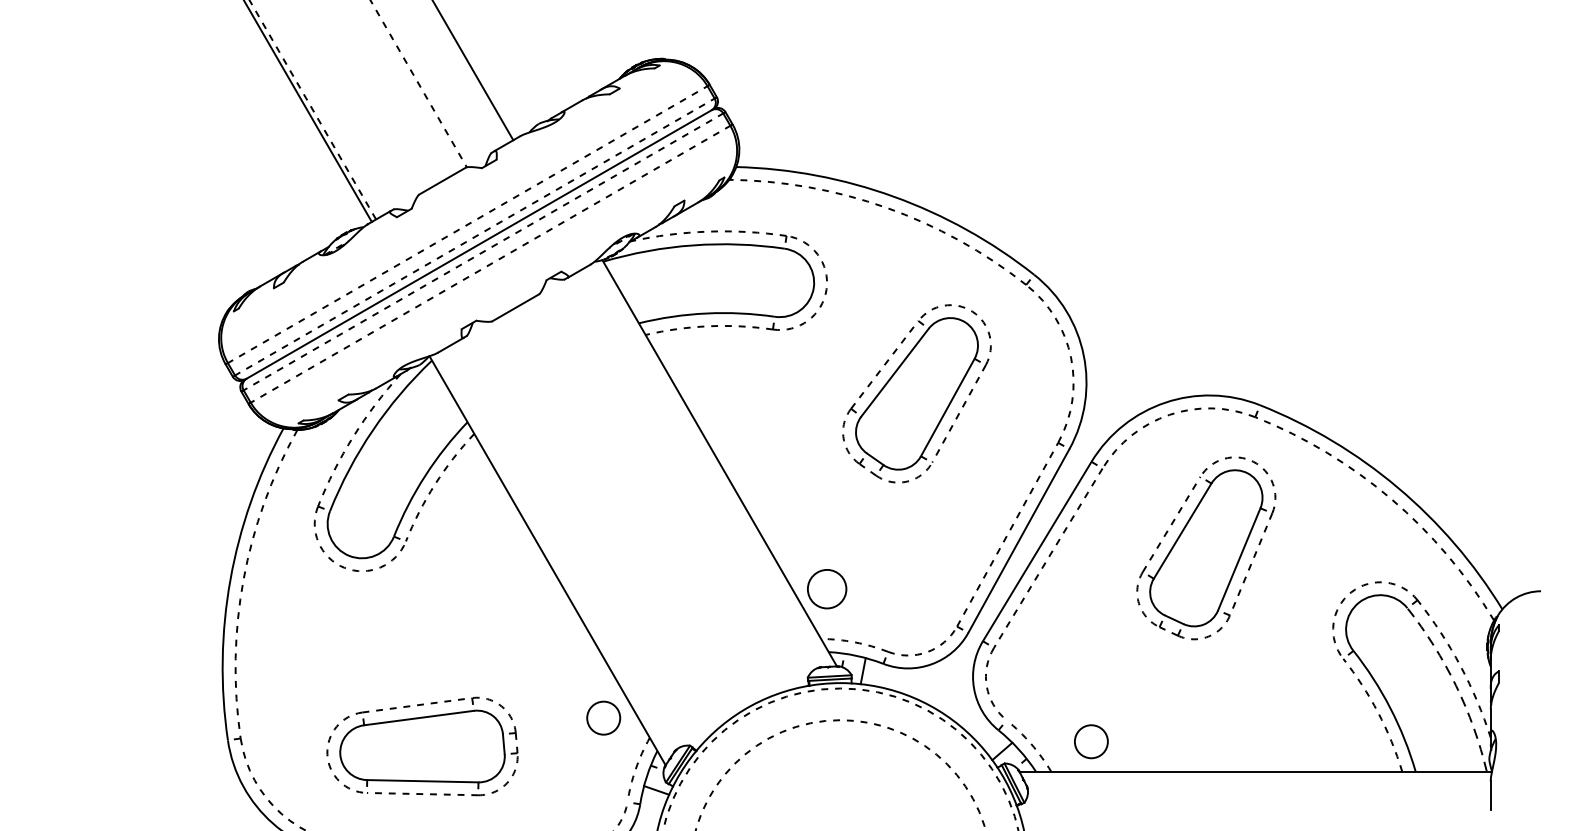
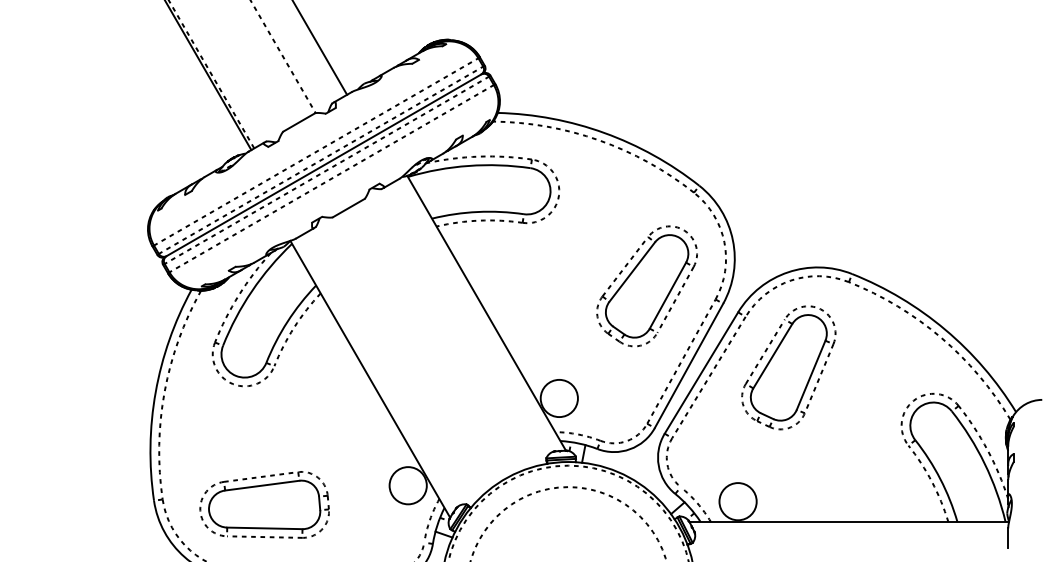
part: (916, 394) -> (646, 286), moved
part: (1205, 547) -> (788, 367), moved
circle: (825, 589) -> (558, 398), size x1.43
arc: (1455, 685) -> (984, 463), dashed -> solid
circle: (602, 717) -> (407, 485), size x1.67
circle: (1090, 741) -> (737, 501), size x1.67
part: (422, 745) -> (264, 504), moved

